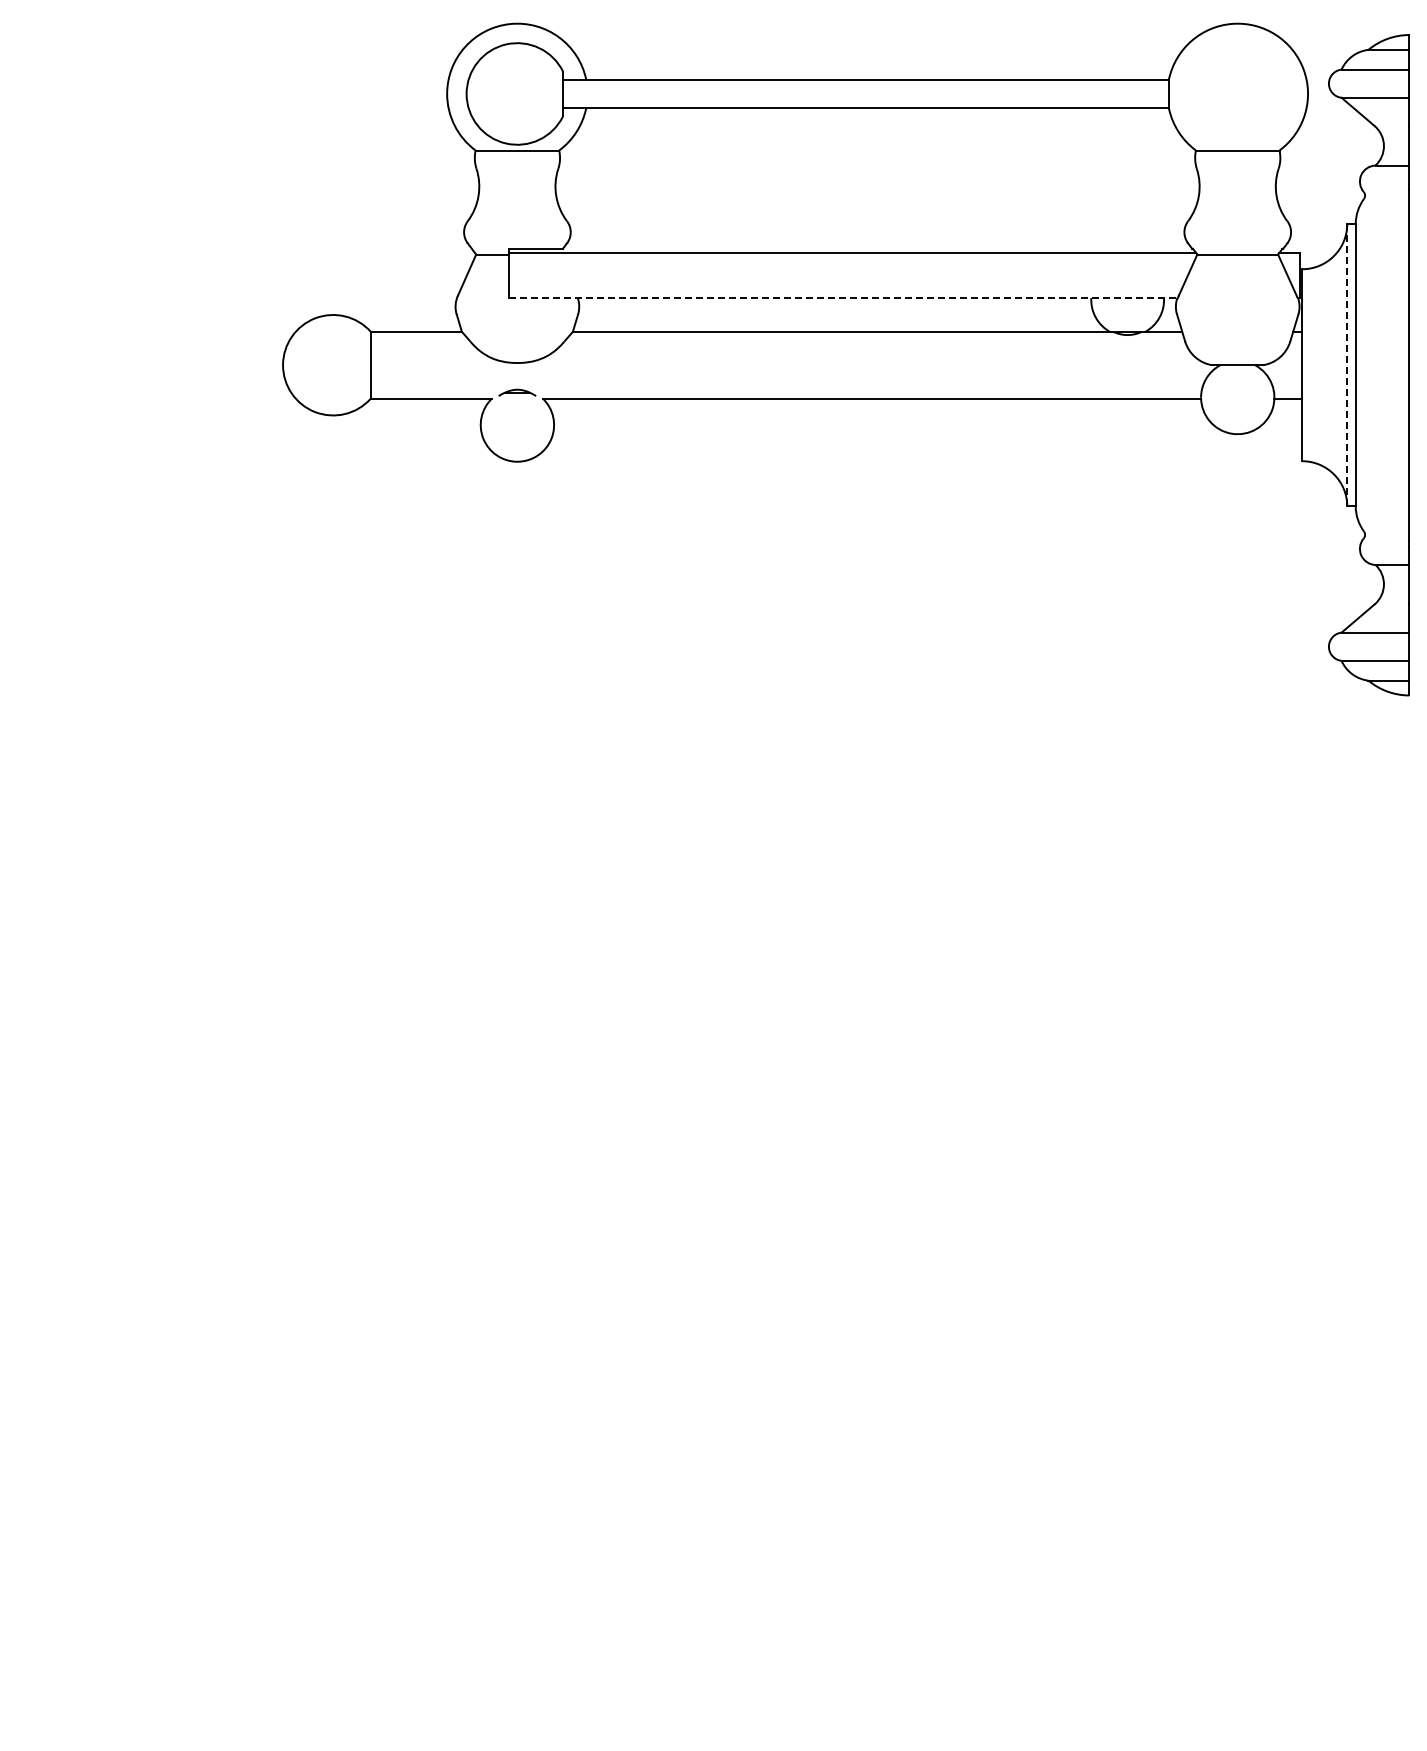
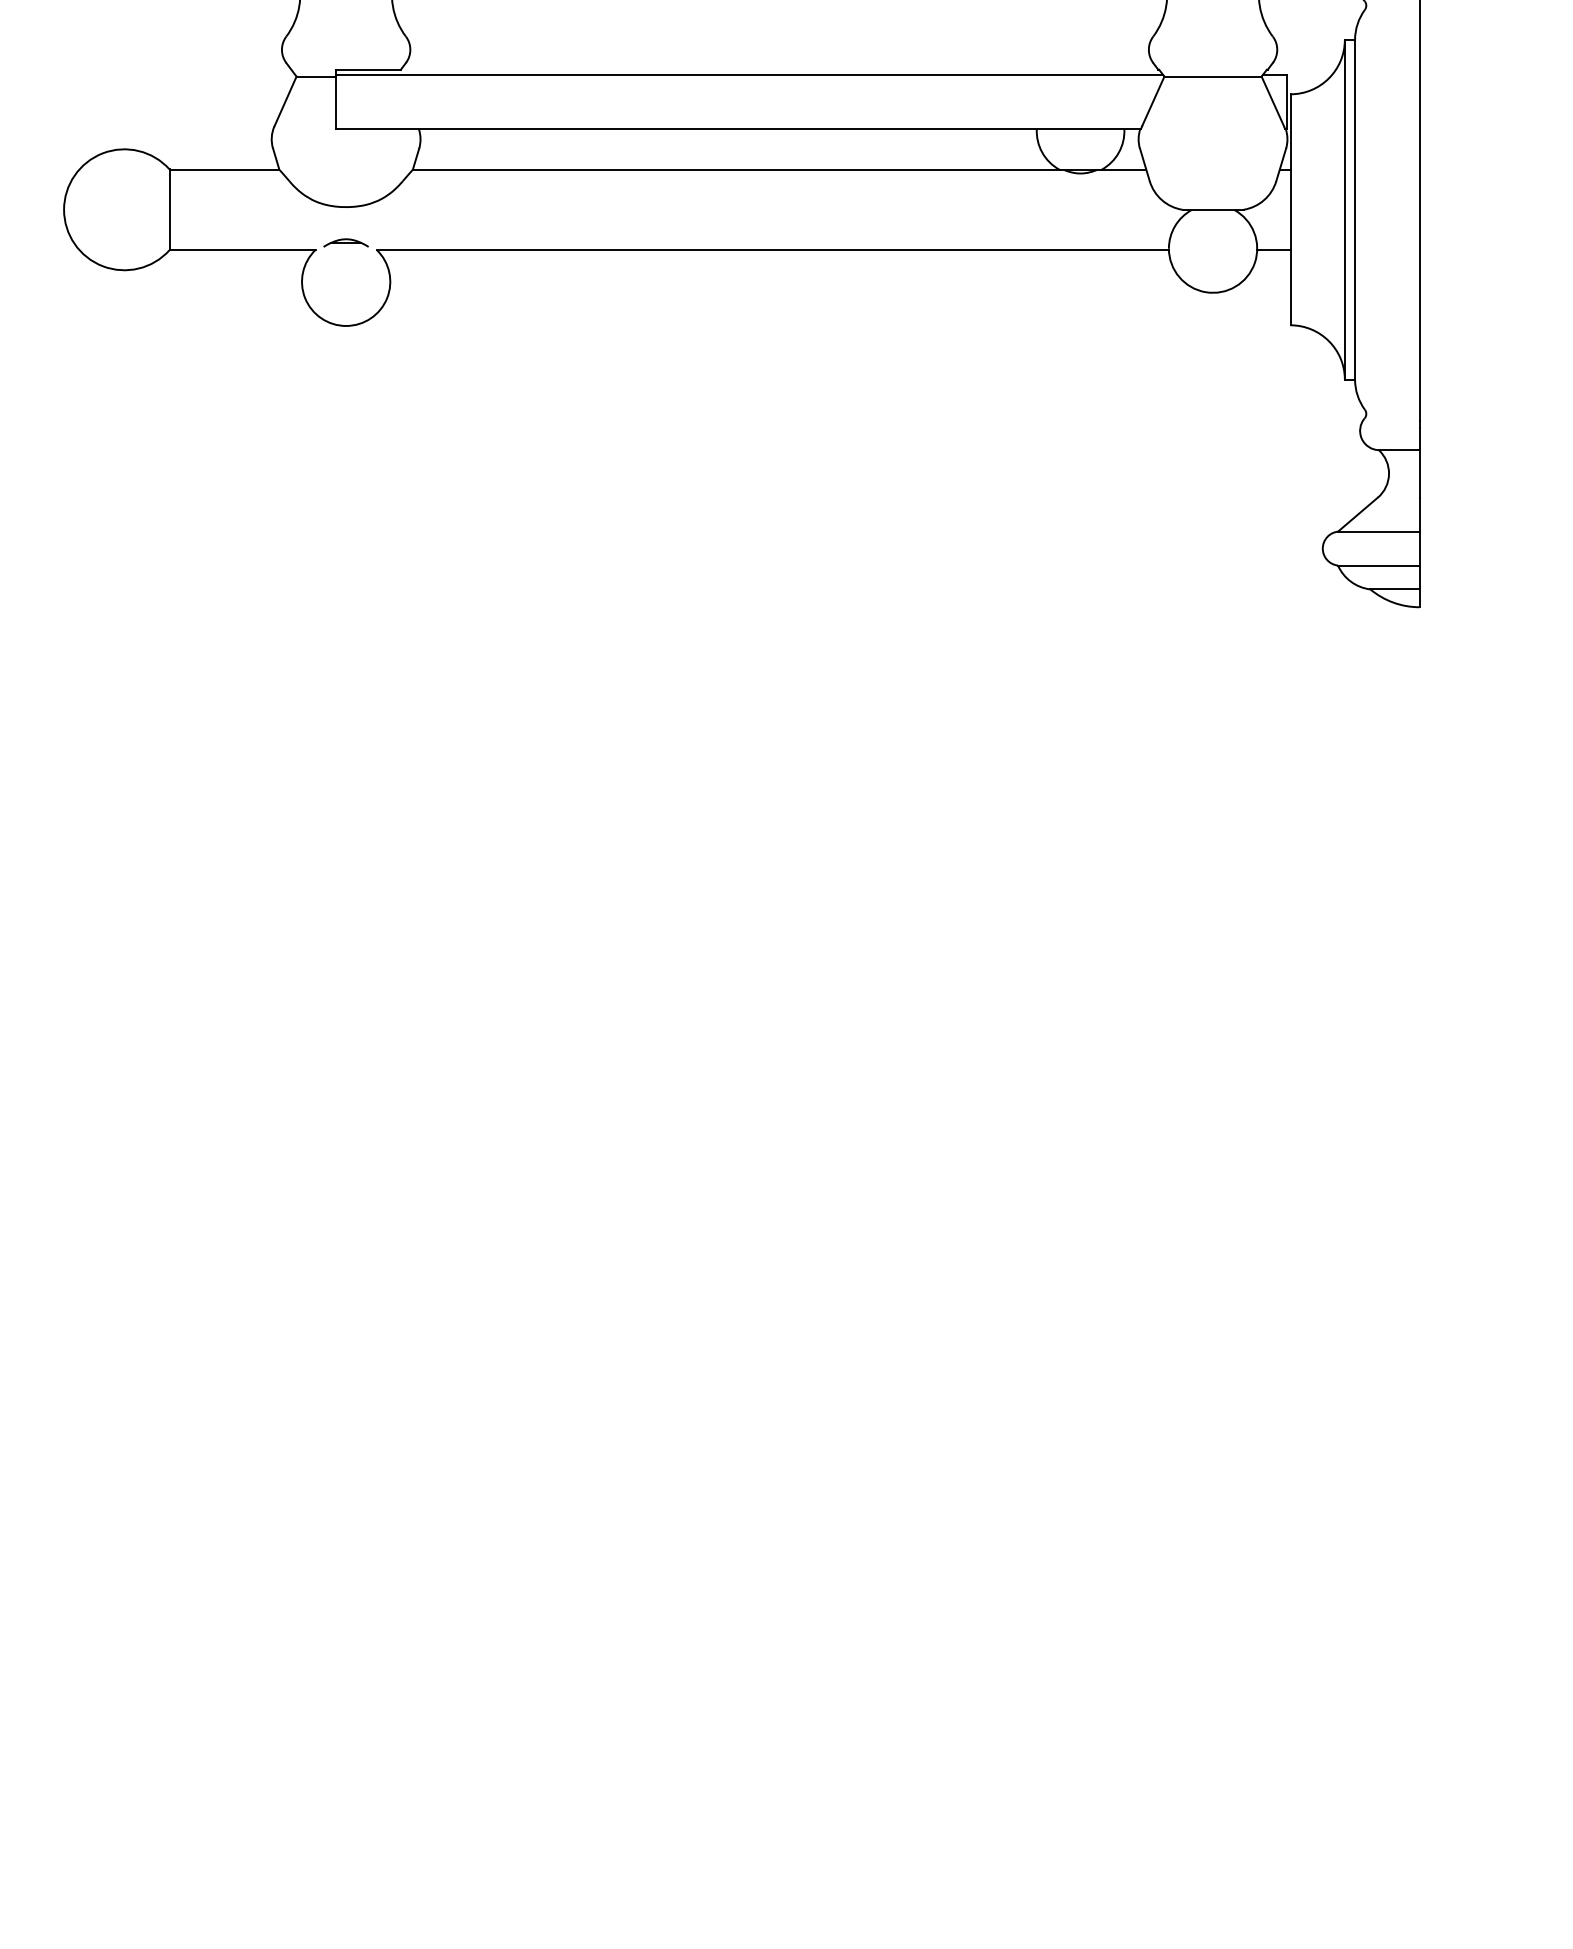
line: (844, 298) -> (739, 129), dashed -> solid
line: (1347, 364) -> (1345, 208), dashed -> solid

